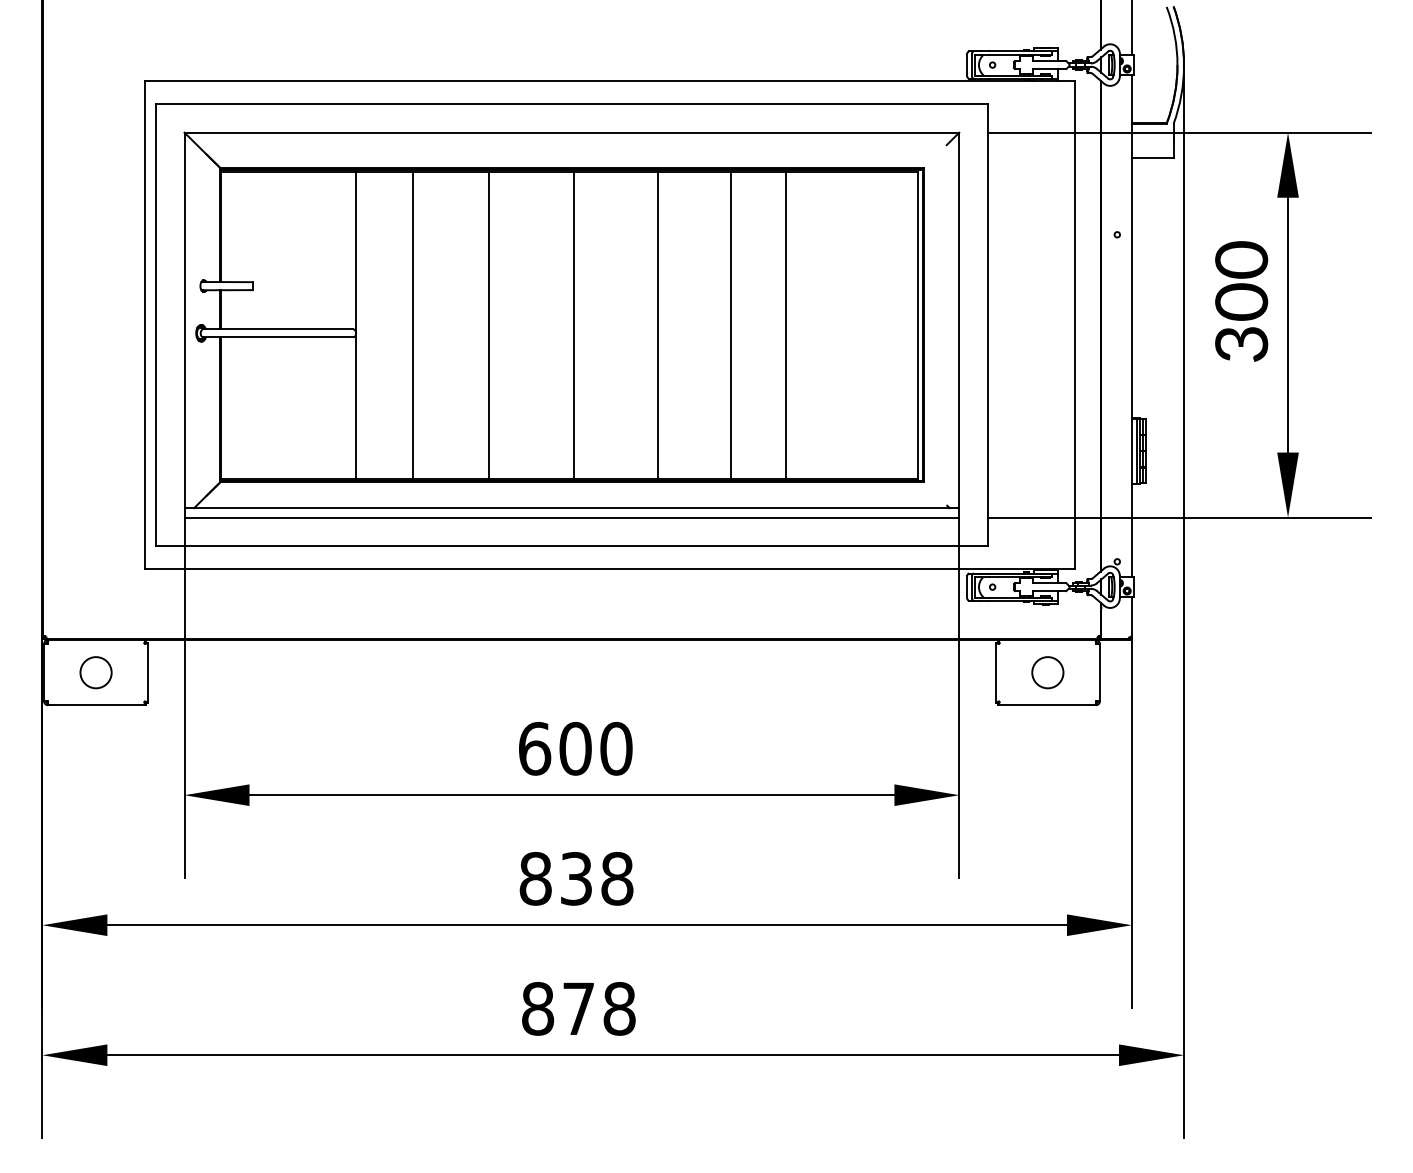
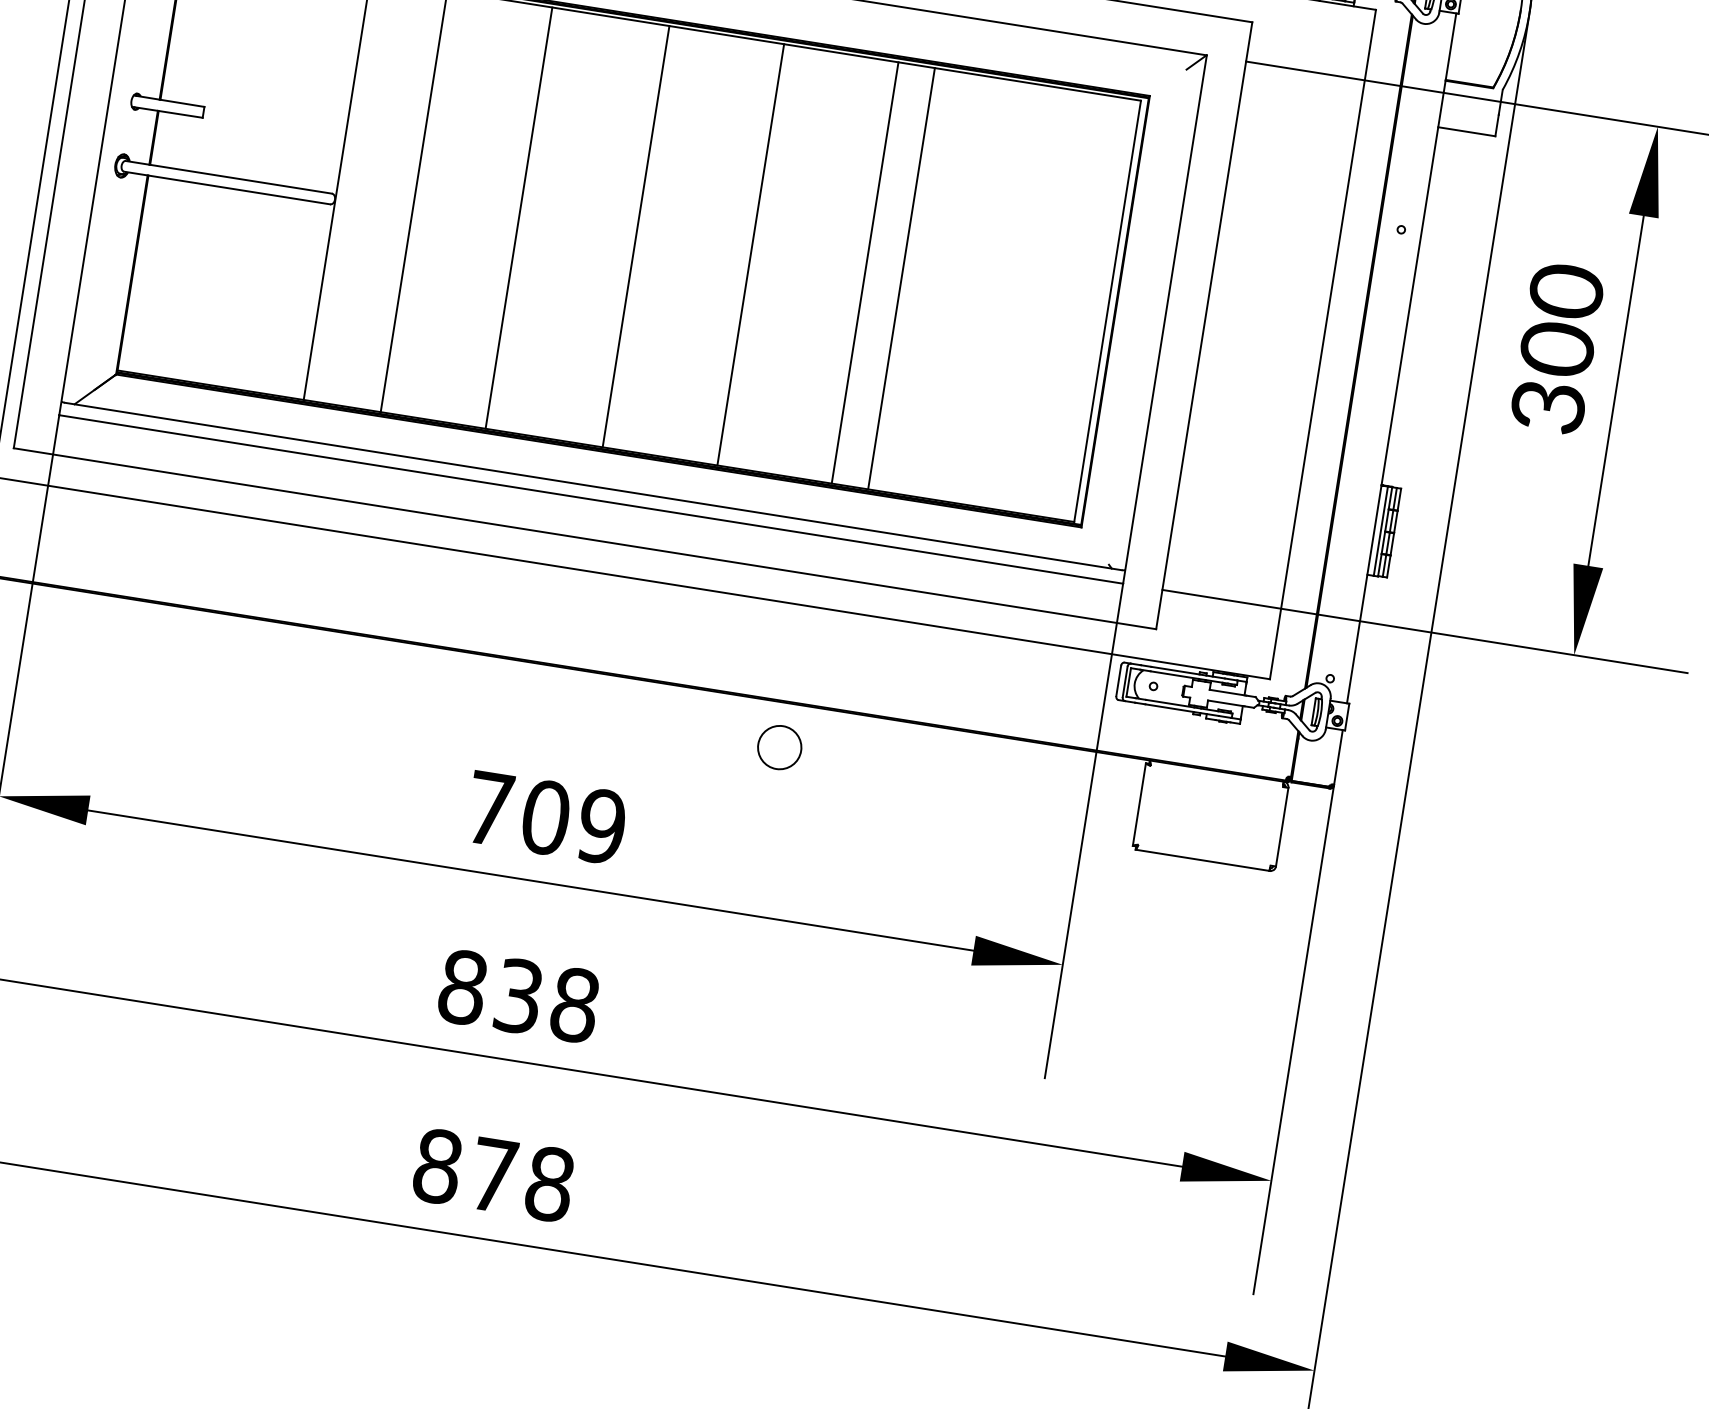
line: (730, 325) -> (901, 278), moved
line: (786, 325) -> (865, 272), moved
circle: (1047, 672) -> (779, 747), moved
text: (575, 748) -> (545, 817), 600 -> 709

